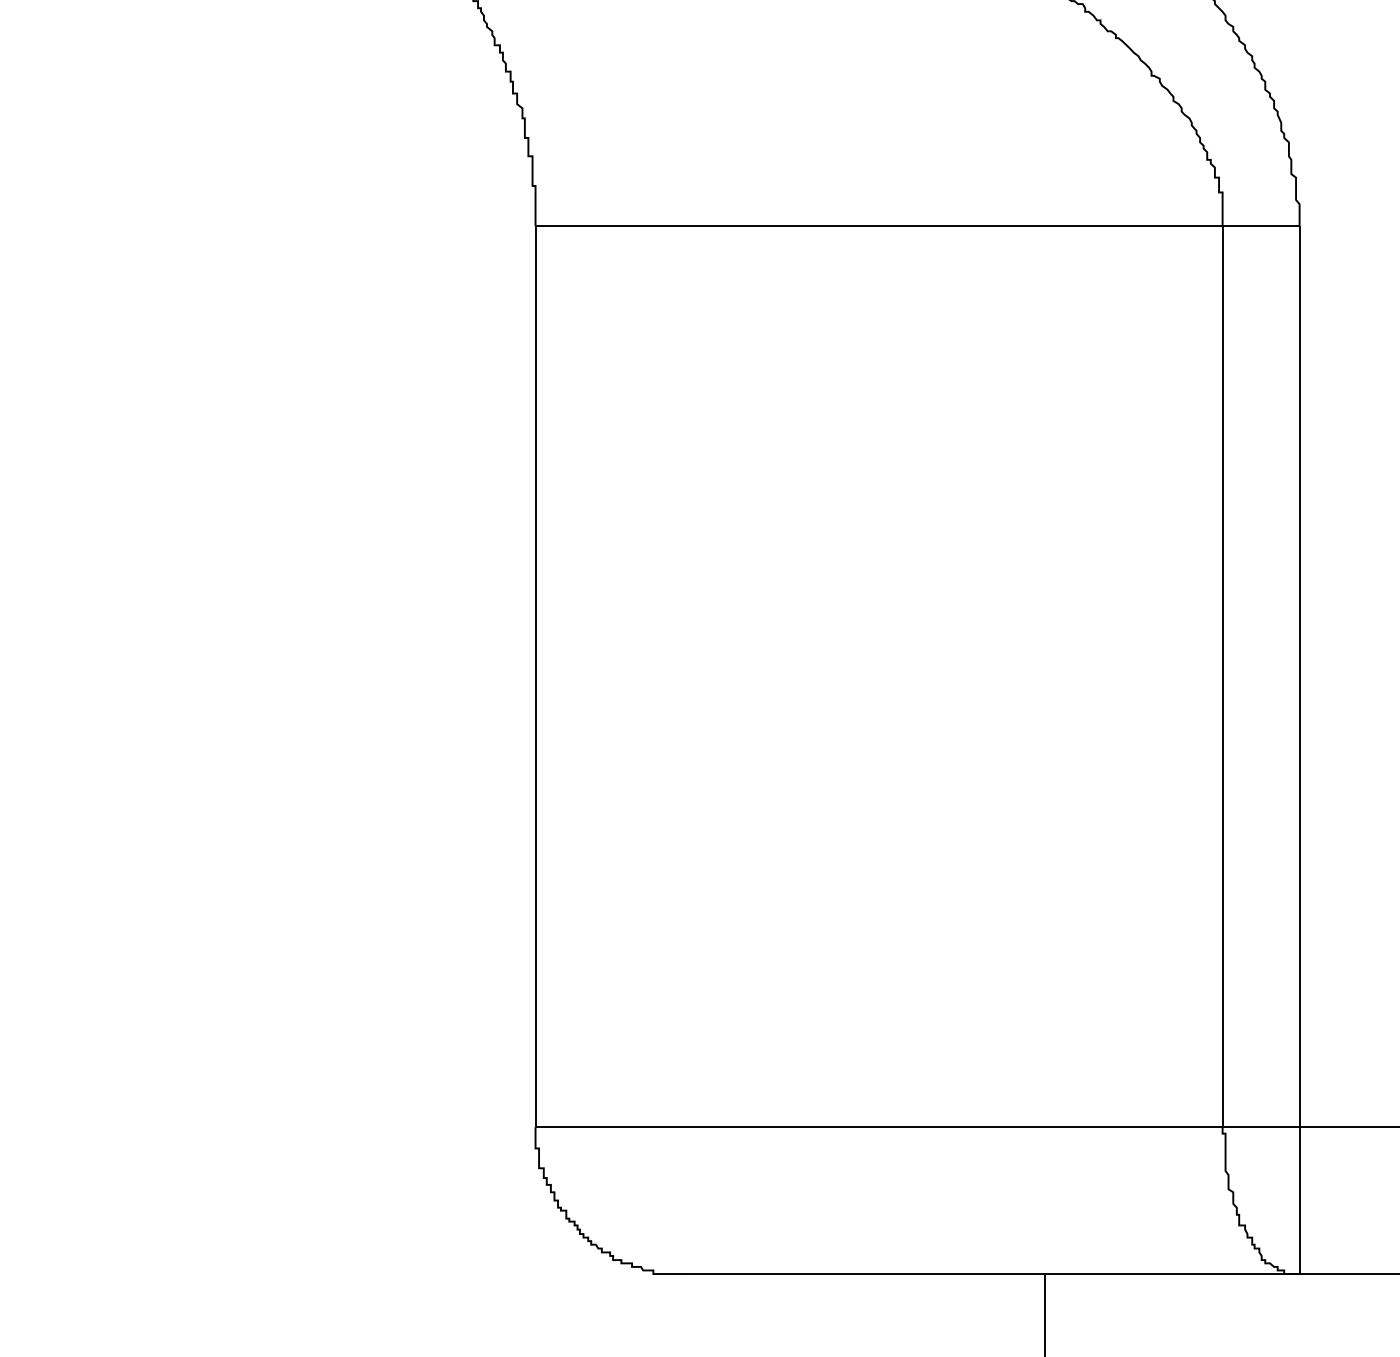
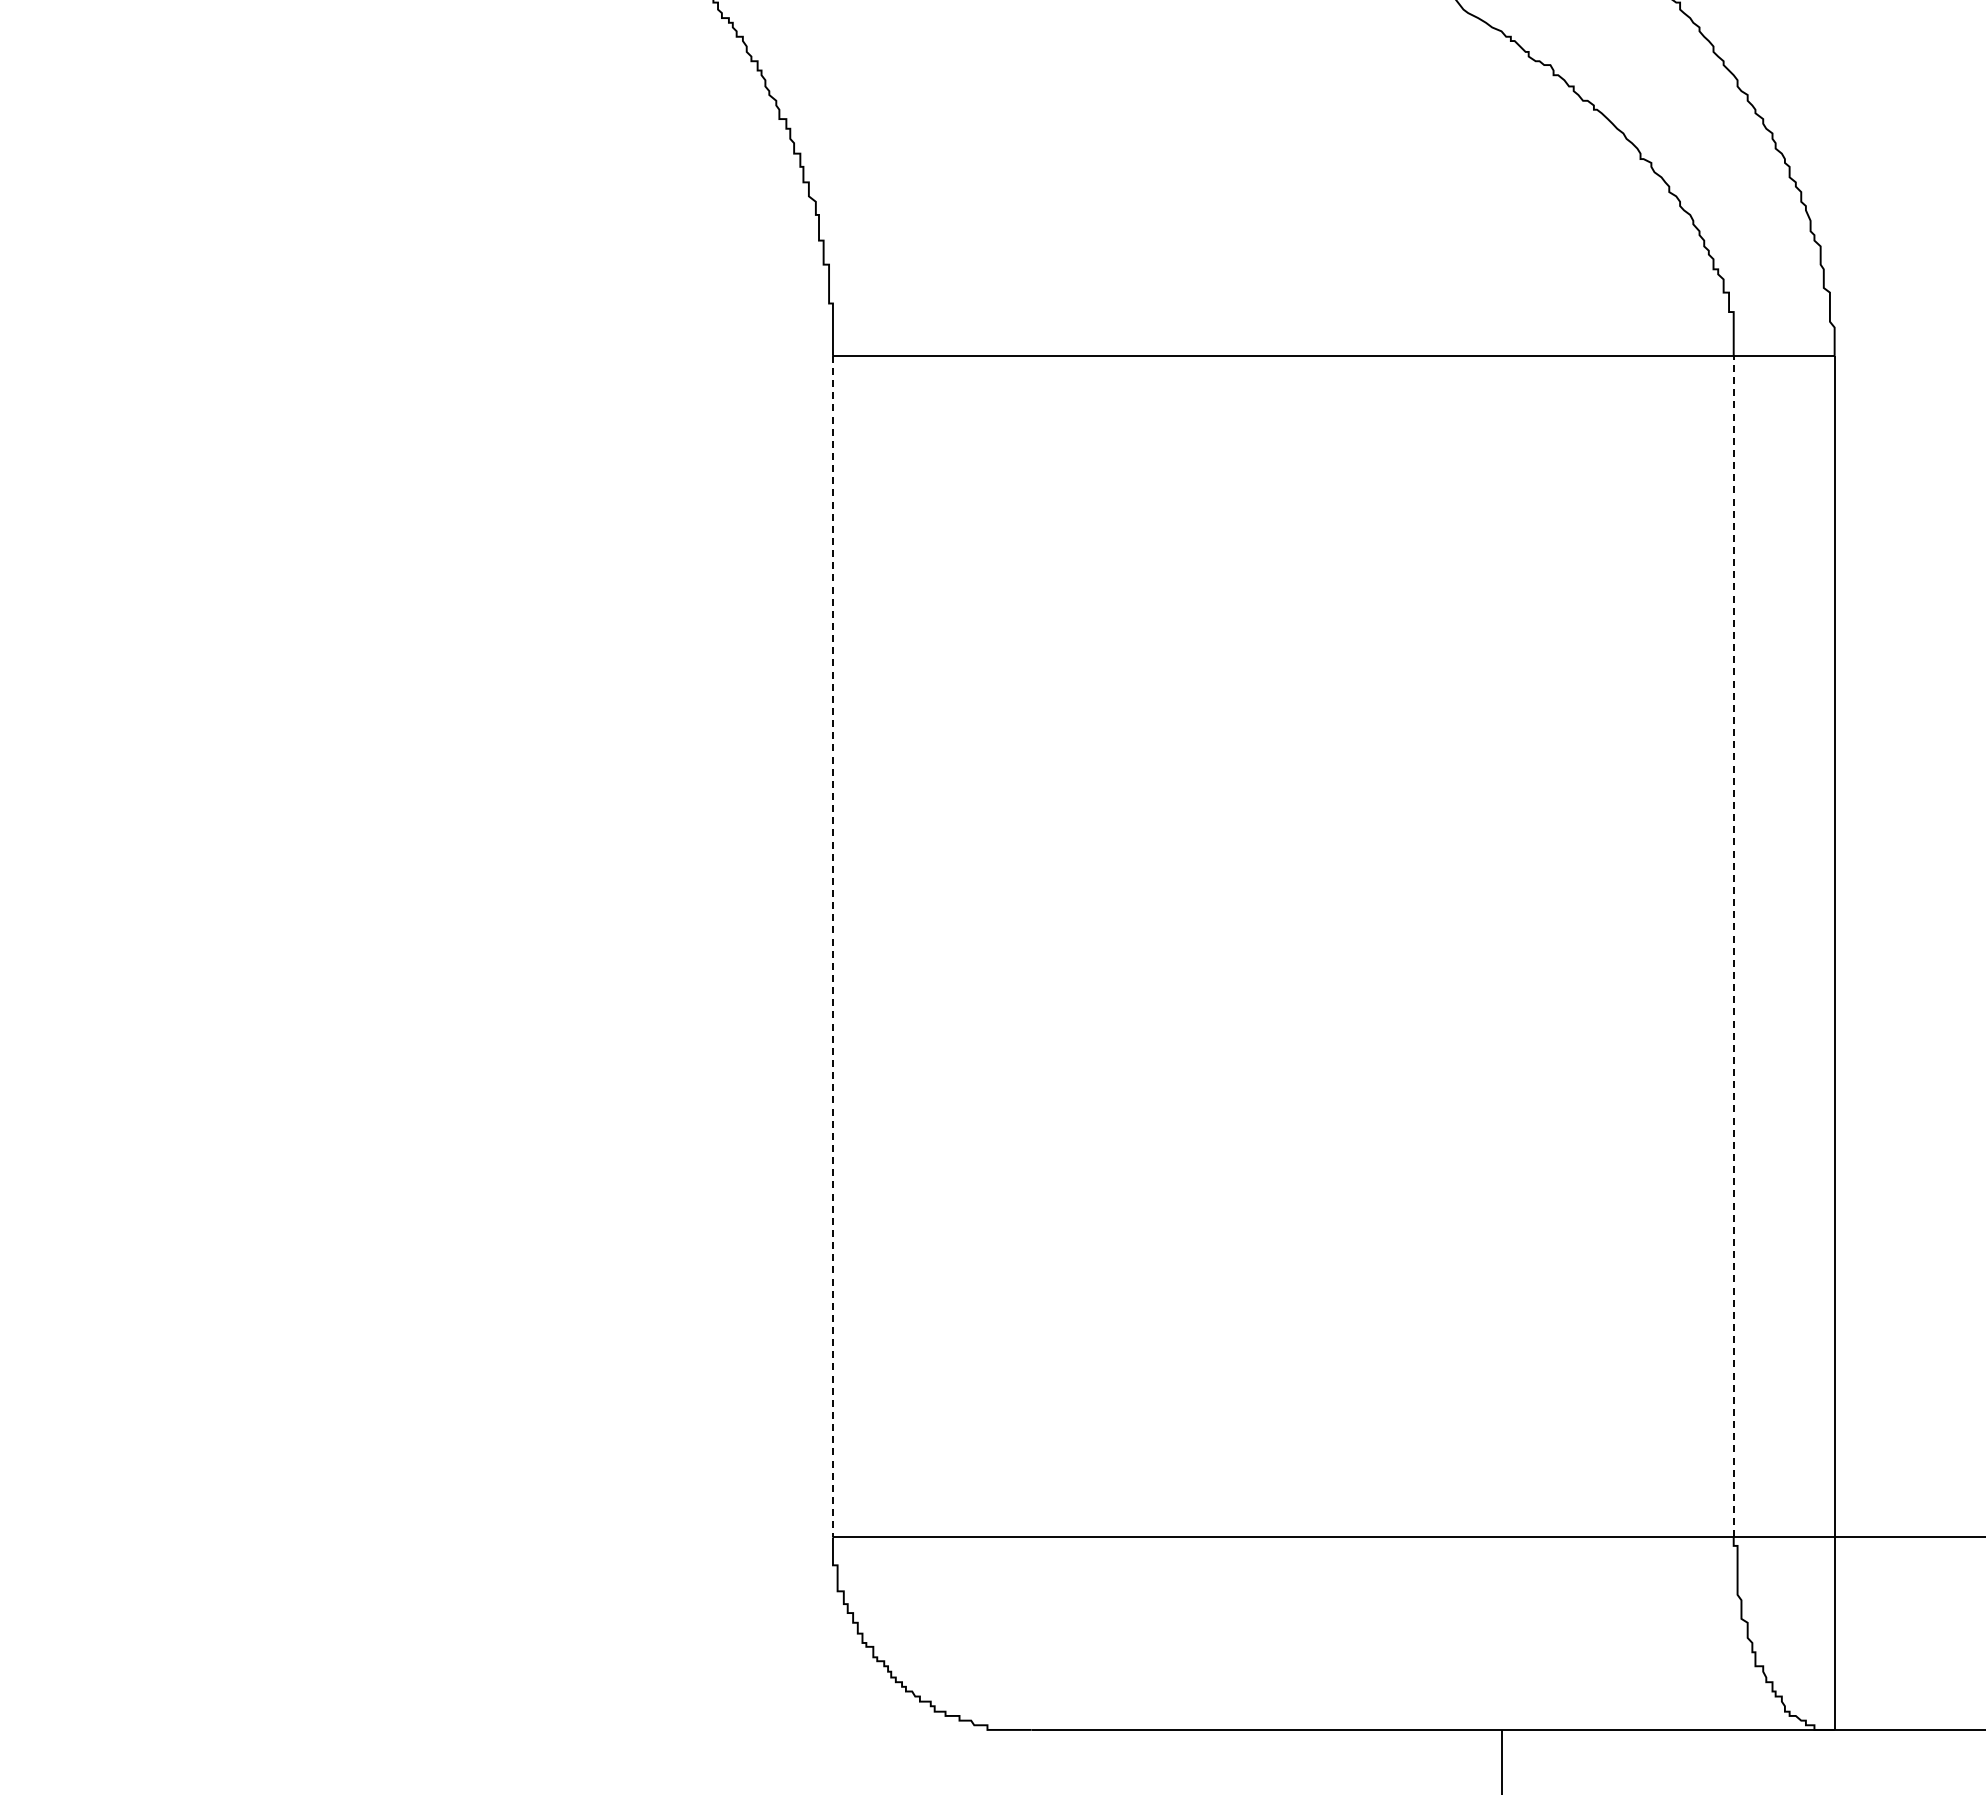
line: (535, 676) -> (832, 946), solid -> dashed
line: (1222, 676) -> (1733, 946), solid -> dashed

